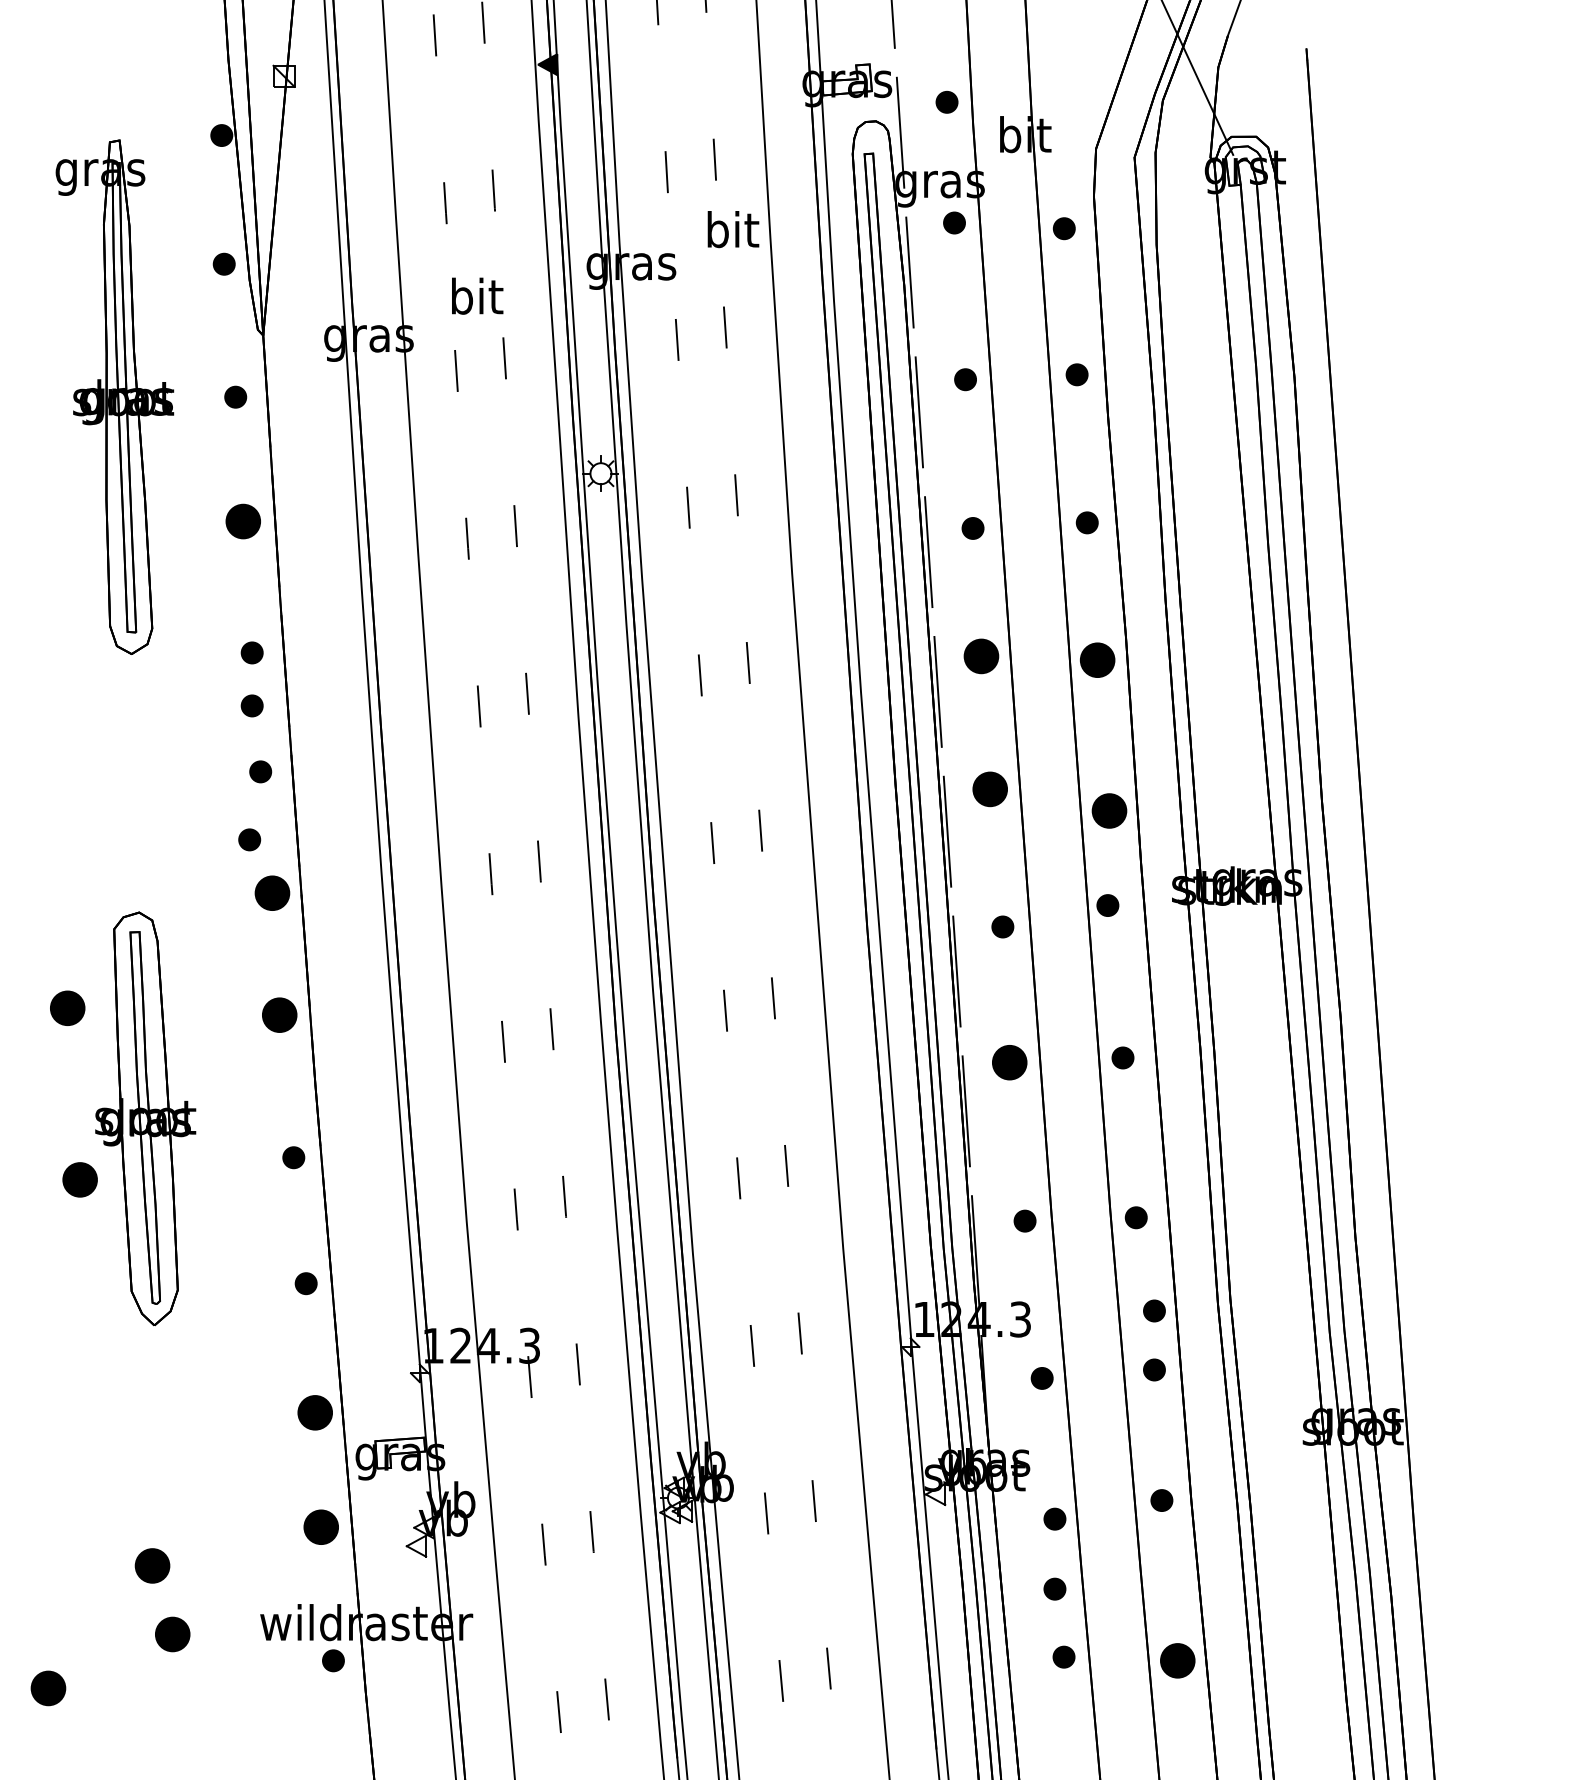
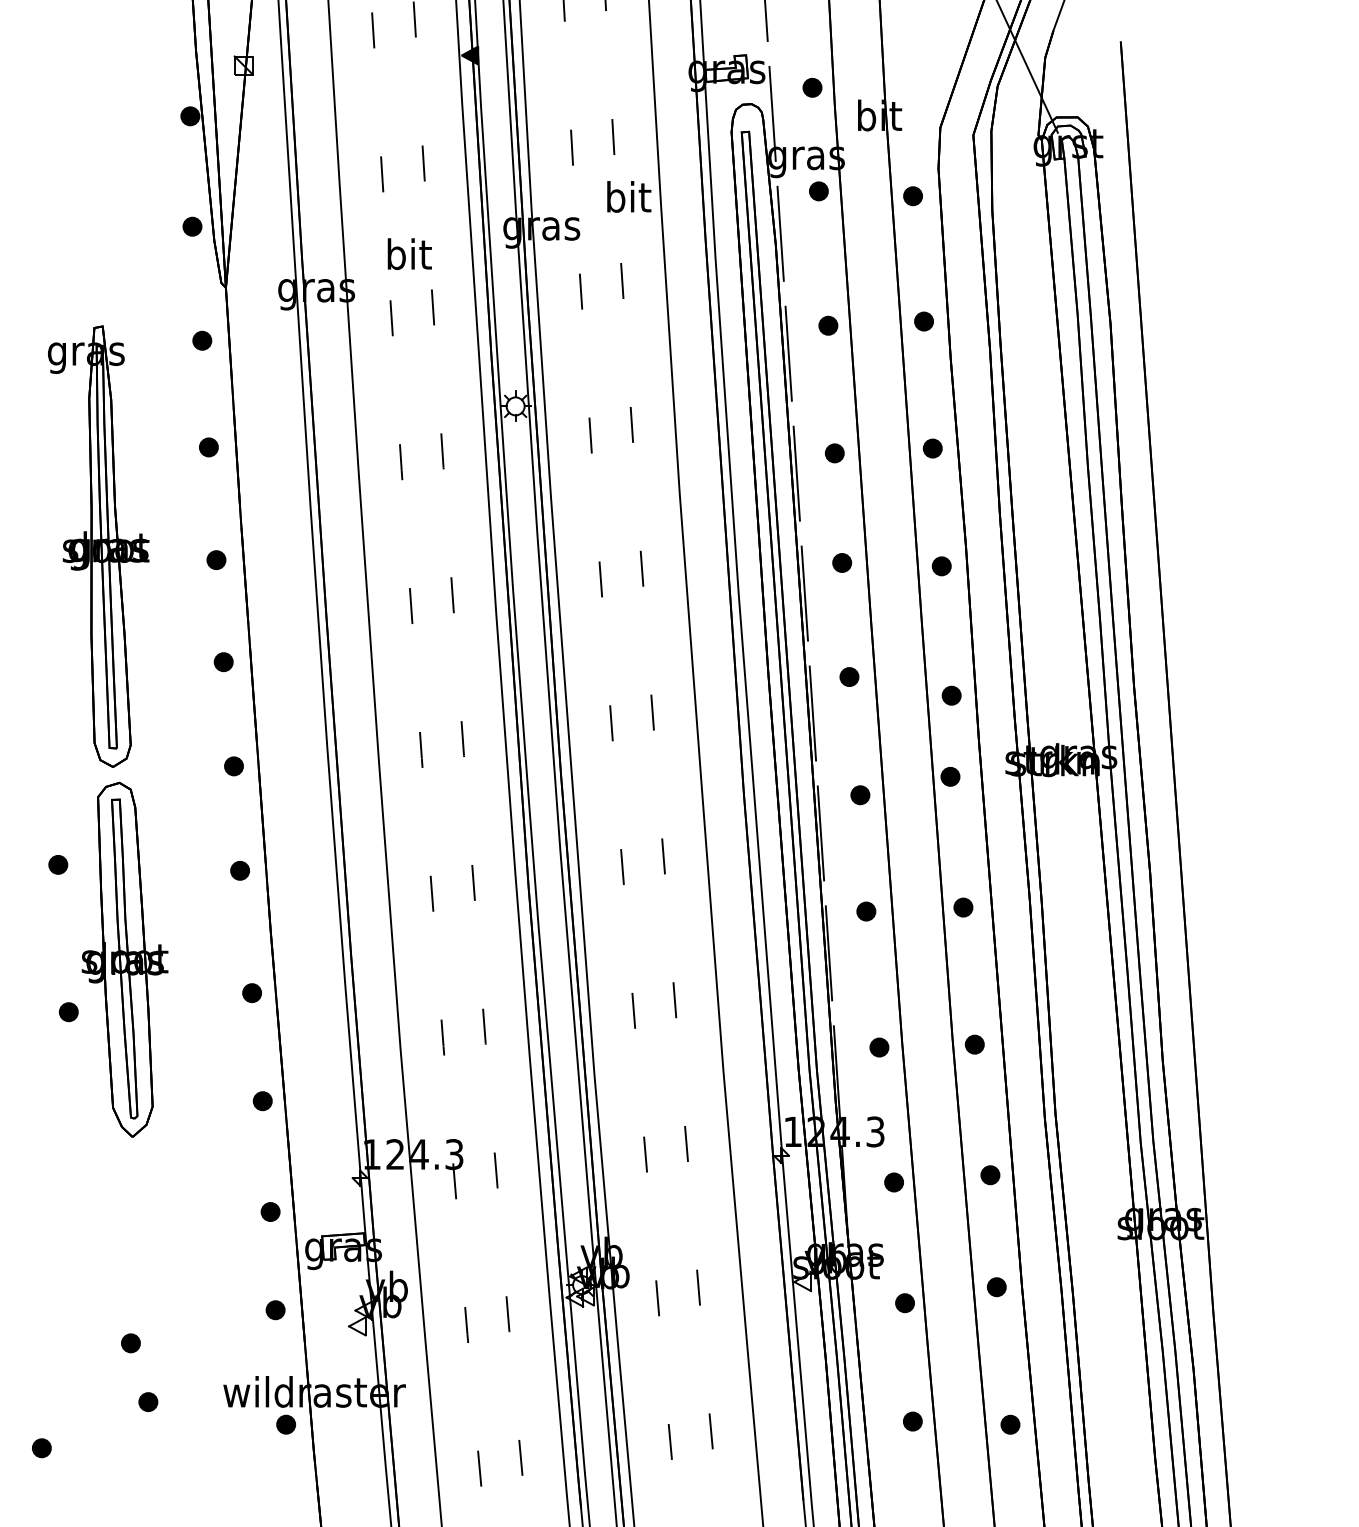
part: (114, 396) -> (98, 546), moved
part: (243, 521) -> (208, 447), size x0.62
part: (981, 655) -> (842, 562), size x0.62
part: (1097, 659) -> (941, 565), size x0.62
part: (251, 705) -> (215, 605), removed
part: (989, 788) -> (848, 676), size x0.62
part: (1108, 810) -> (950, 695), size x0.62
part: (249, 839) -> (214, 720), removed
part: (272, 893) -> (233, 766), size x0.62
part: (67, 1007) -> (58, 864), size x0.62
part: (279, 1014) -> (239, 870), size x0.62
part: (1009, 1062) -> (866, 911), size x0.62
part: (79, 1179) -> (68, 1011), size x0.62
part: (1154, 1310) -> (990, 1124), removed
part: (315, 1412) -> (270, 1211), size x0.62
part: (320, 1527) -> (275, 1310), size x0.62
part: (152, 1565) -> (130, 1342), size x0.62
part: (1054, 1588) -> (904, 1362), removed
part: (172, 1634) -> (148, 1402), size x0.62
part: (1177, 1660) -> (1010, 1424), size x0.62
part: (48, 1687) -> (41, 1447), size x0.62

